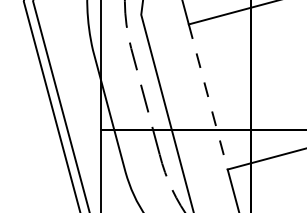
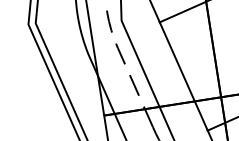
line: (208, 97) -> (184, 76), dashed -> solid

